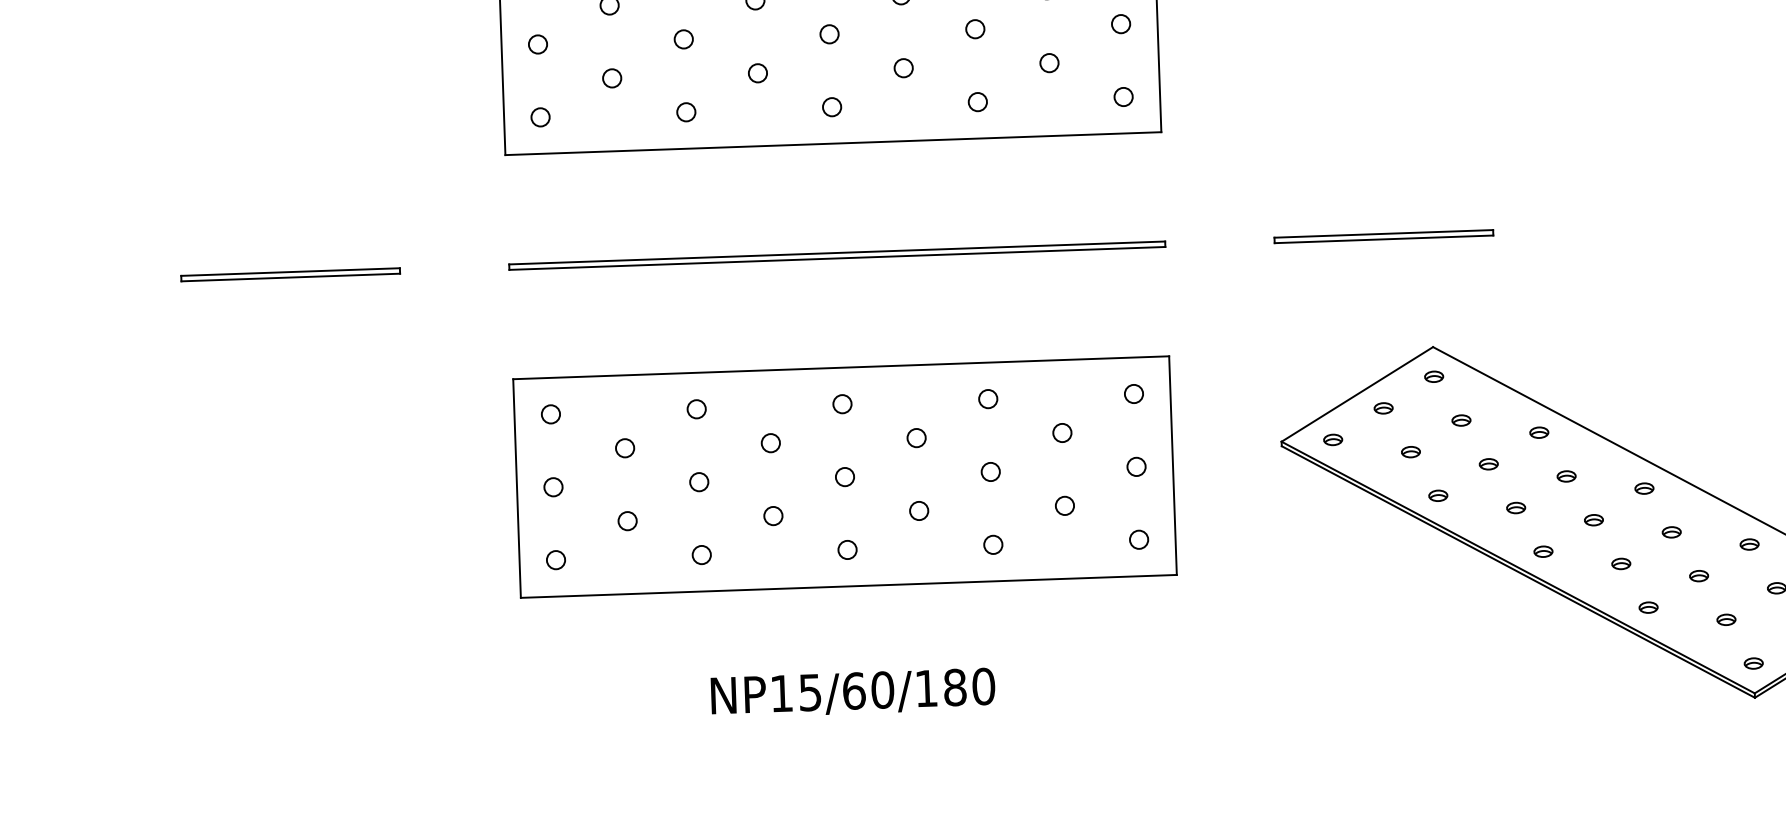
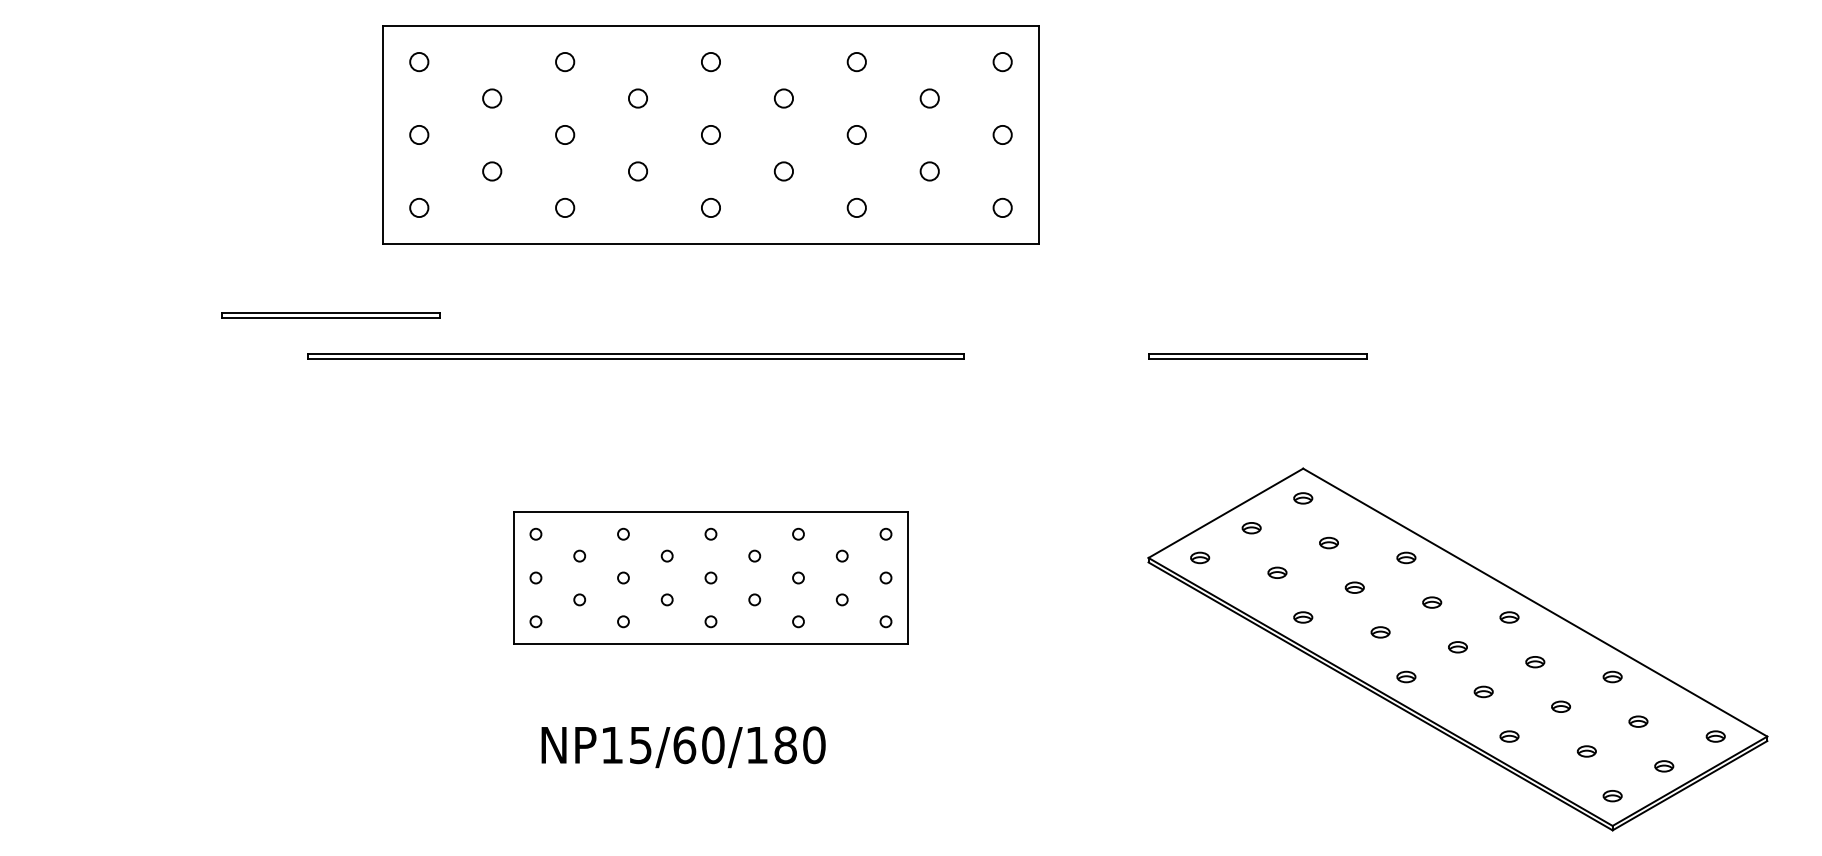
part: (836, 255) -> (635, 356), moved
part: (290, 274) -> (330, 315), moved
part: (844, 476) -> (710, 577), size x0.6
text: (853, 693) -> (683, 747), moved

